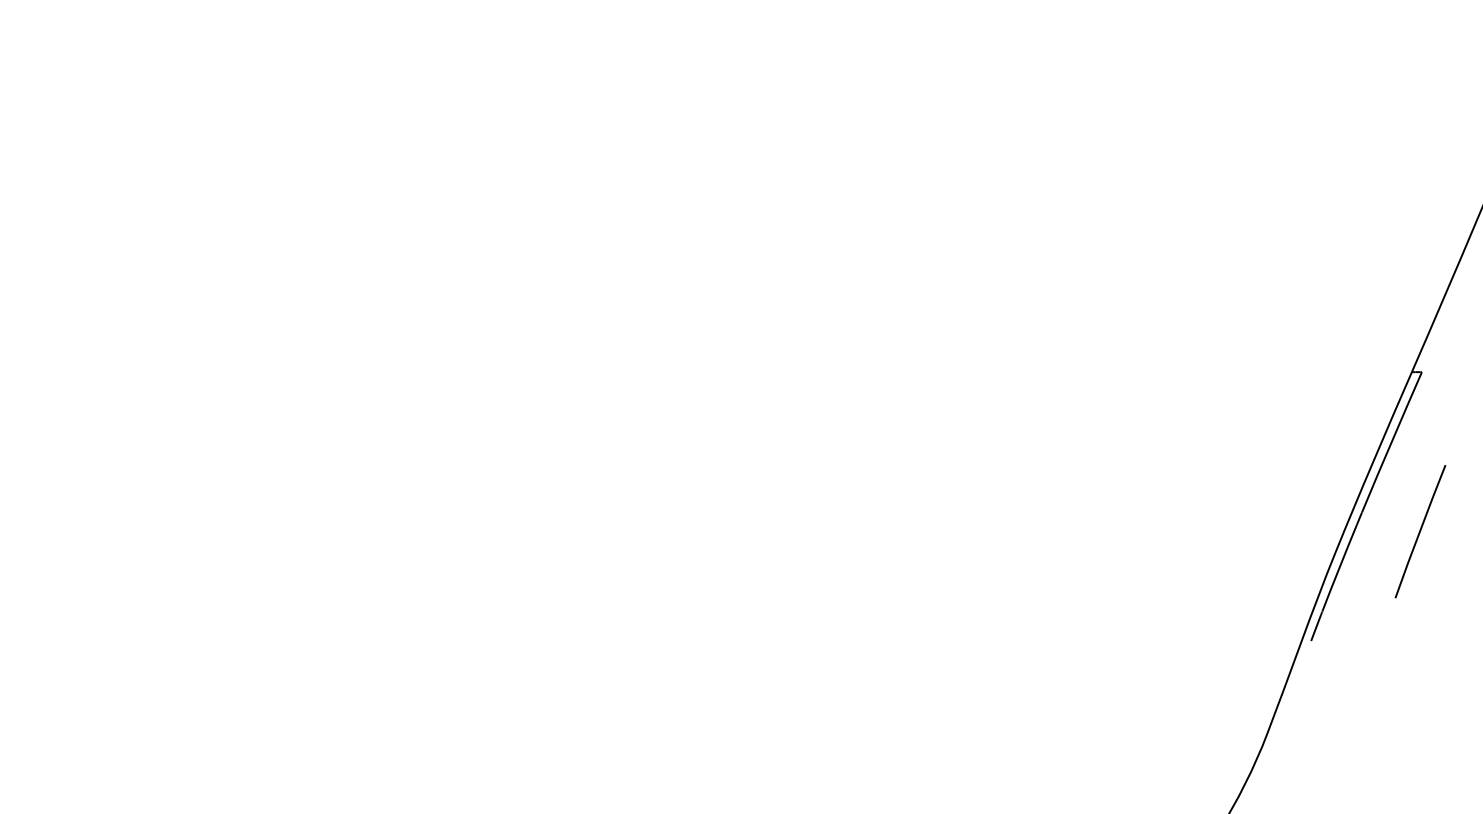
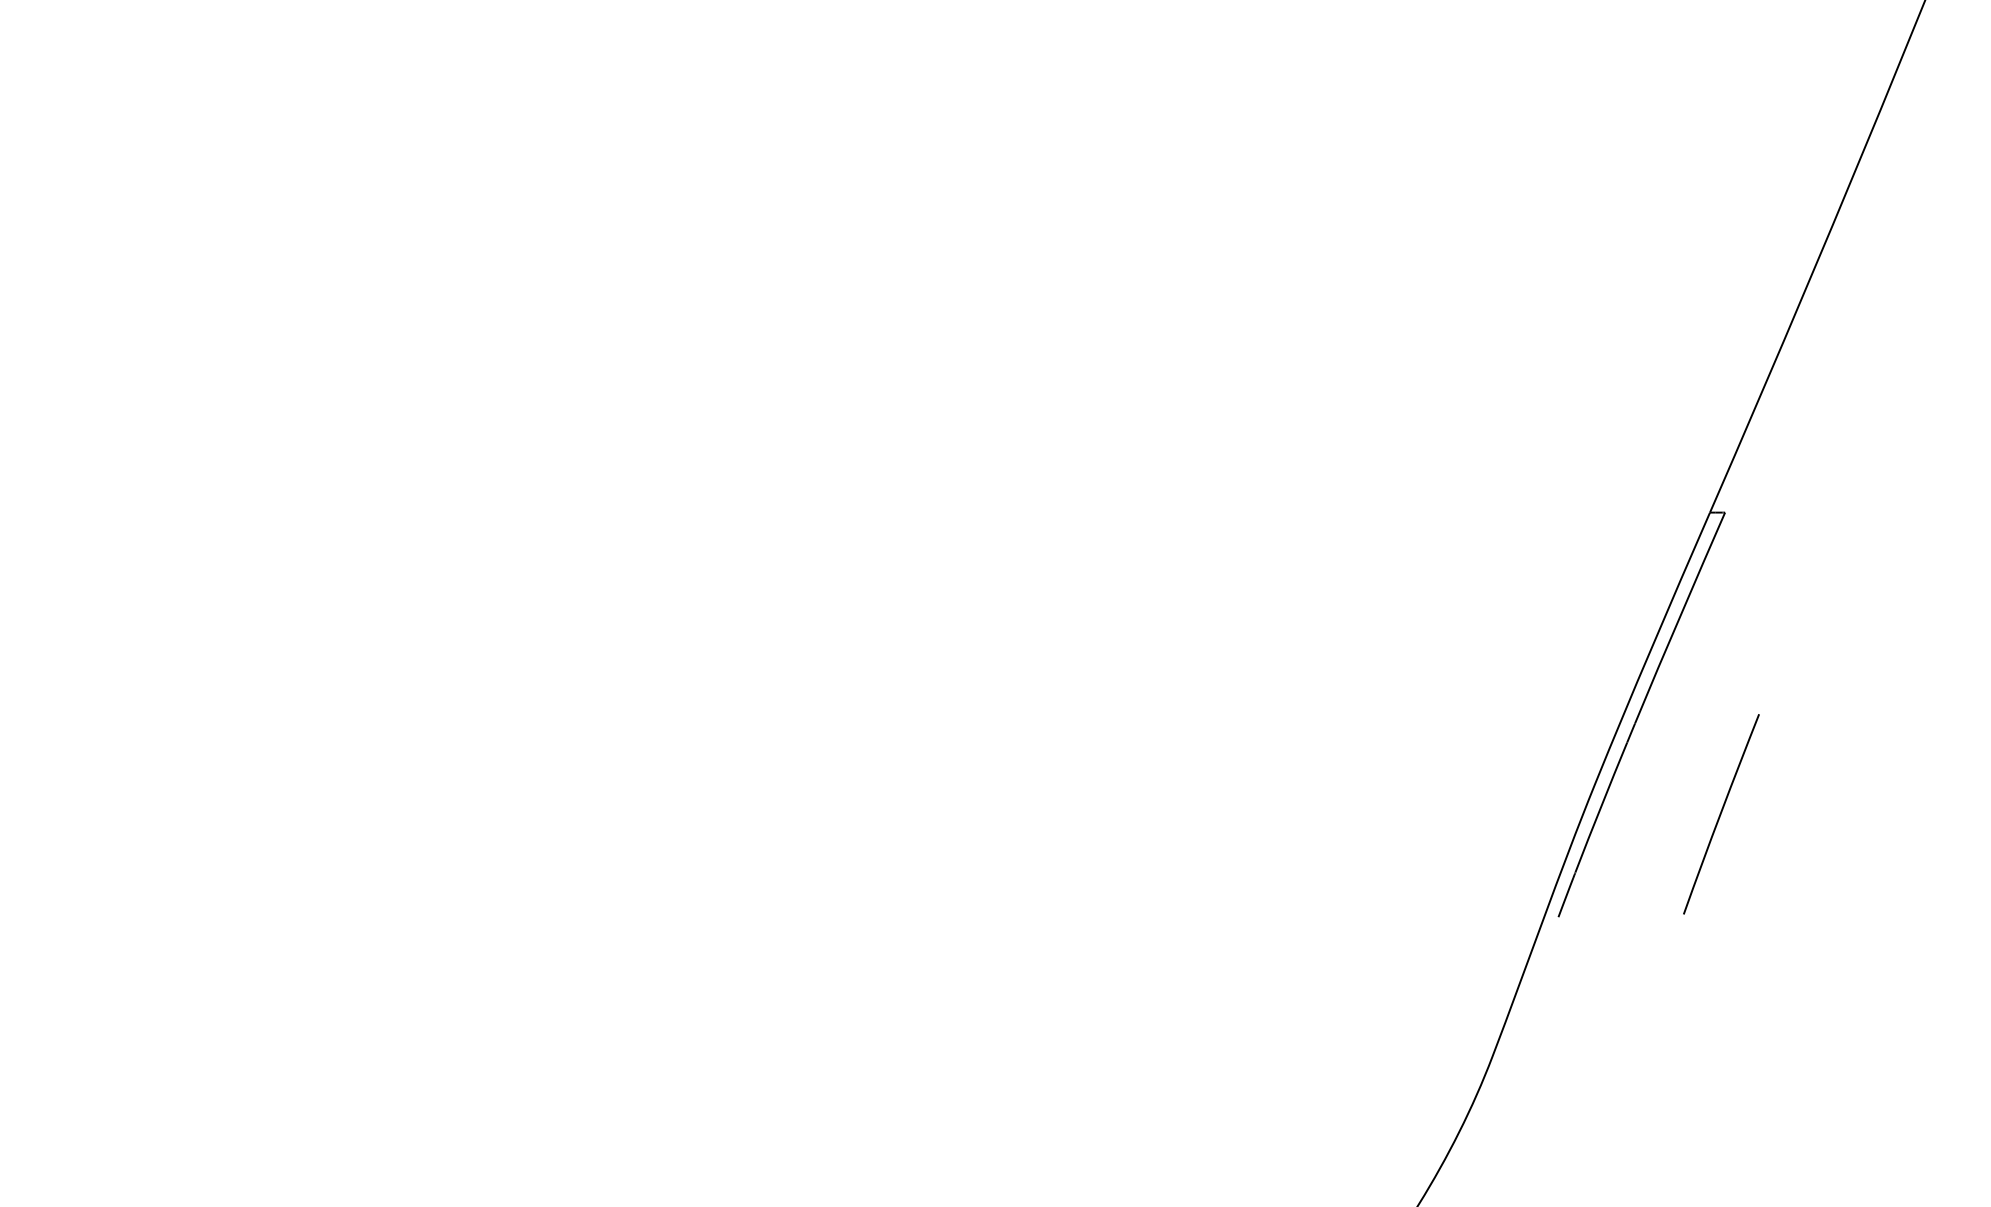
line: (1420, 531) -> (1721, 814), moved

